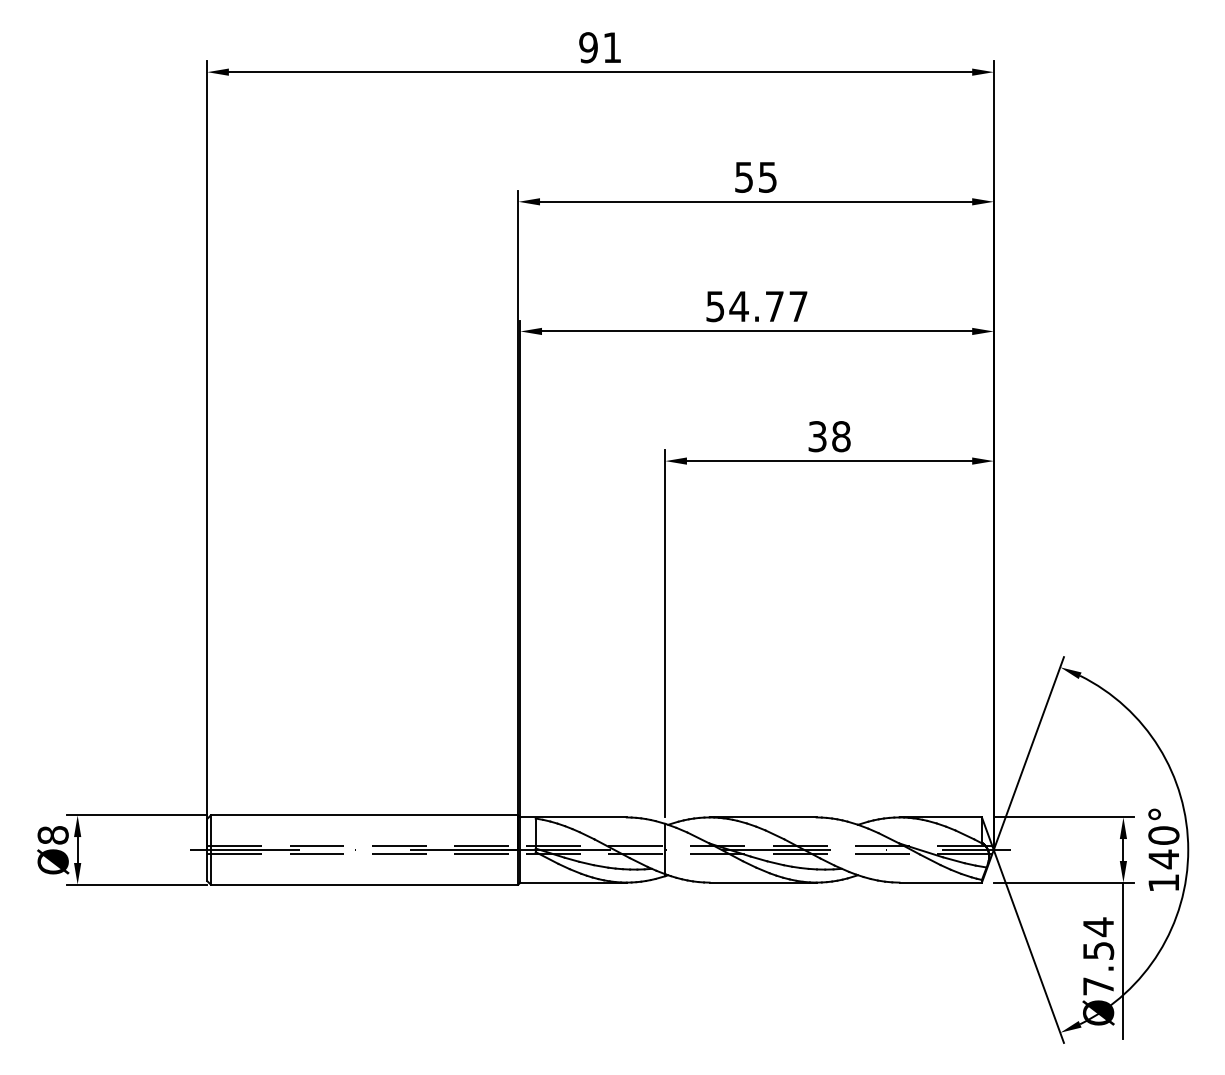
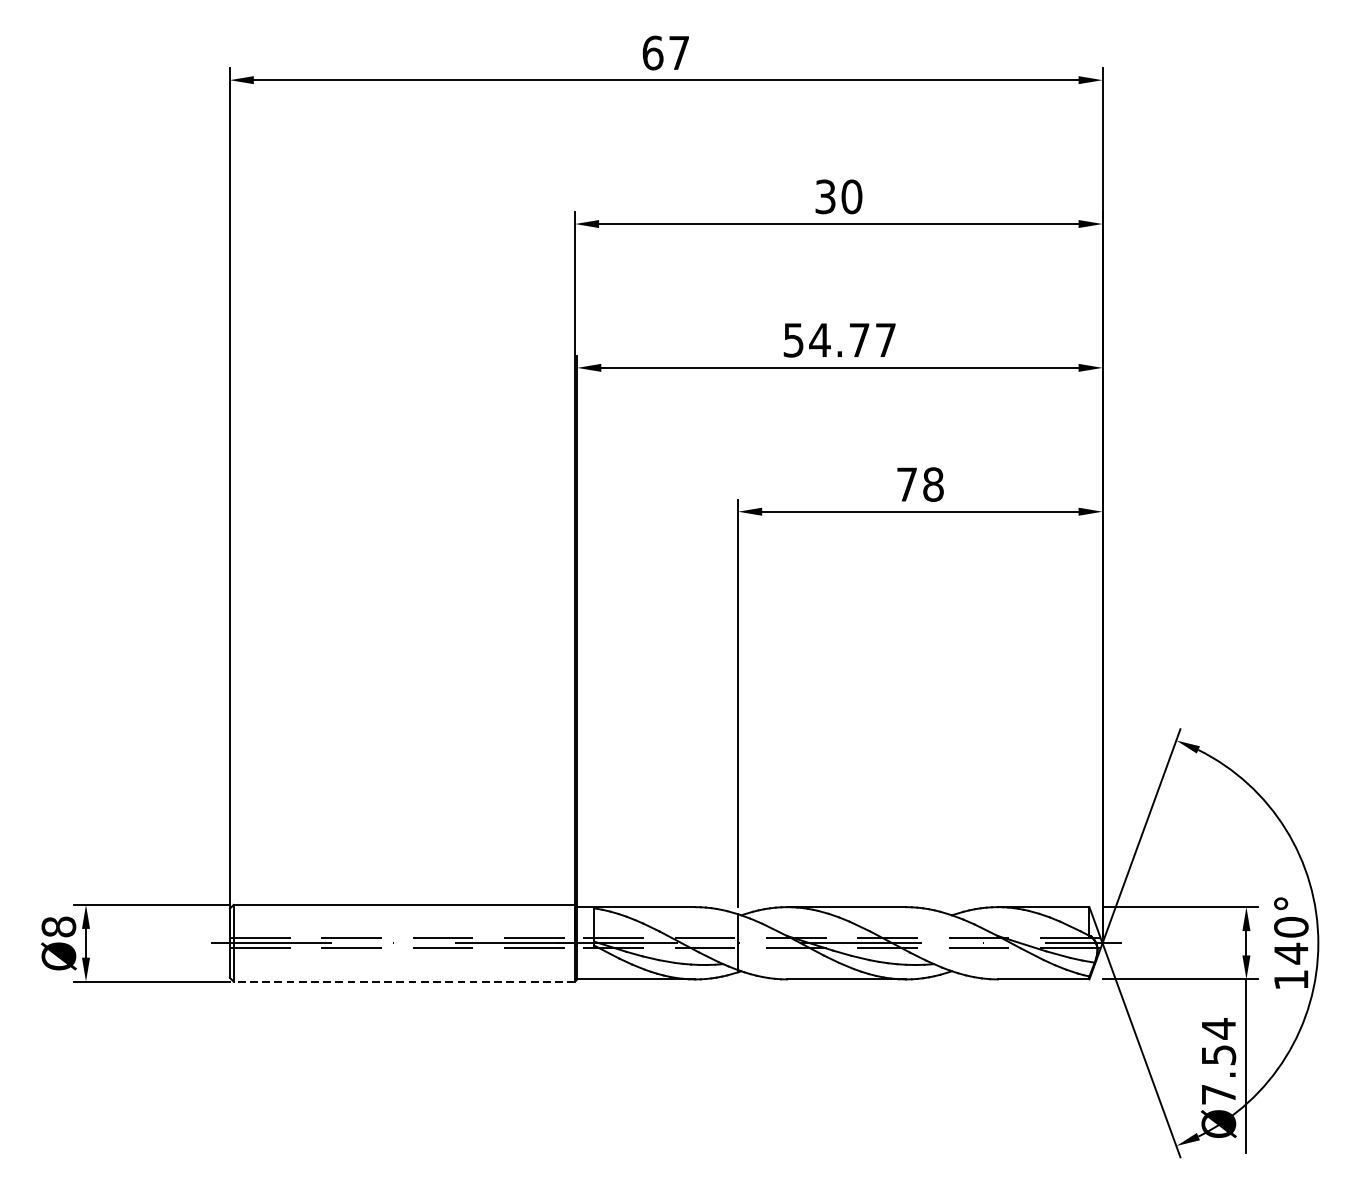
text: (600, 47) -> (666, 52), 91 -> 67
text: (756, 176) -> (839, 195), 55 -> 30
text: (817, 436) -> (906, 484), 38 -> 78
line: (364, 884) -> (404, 981), solid -> dashed

